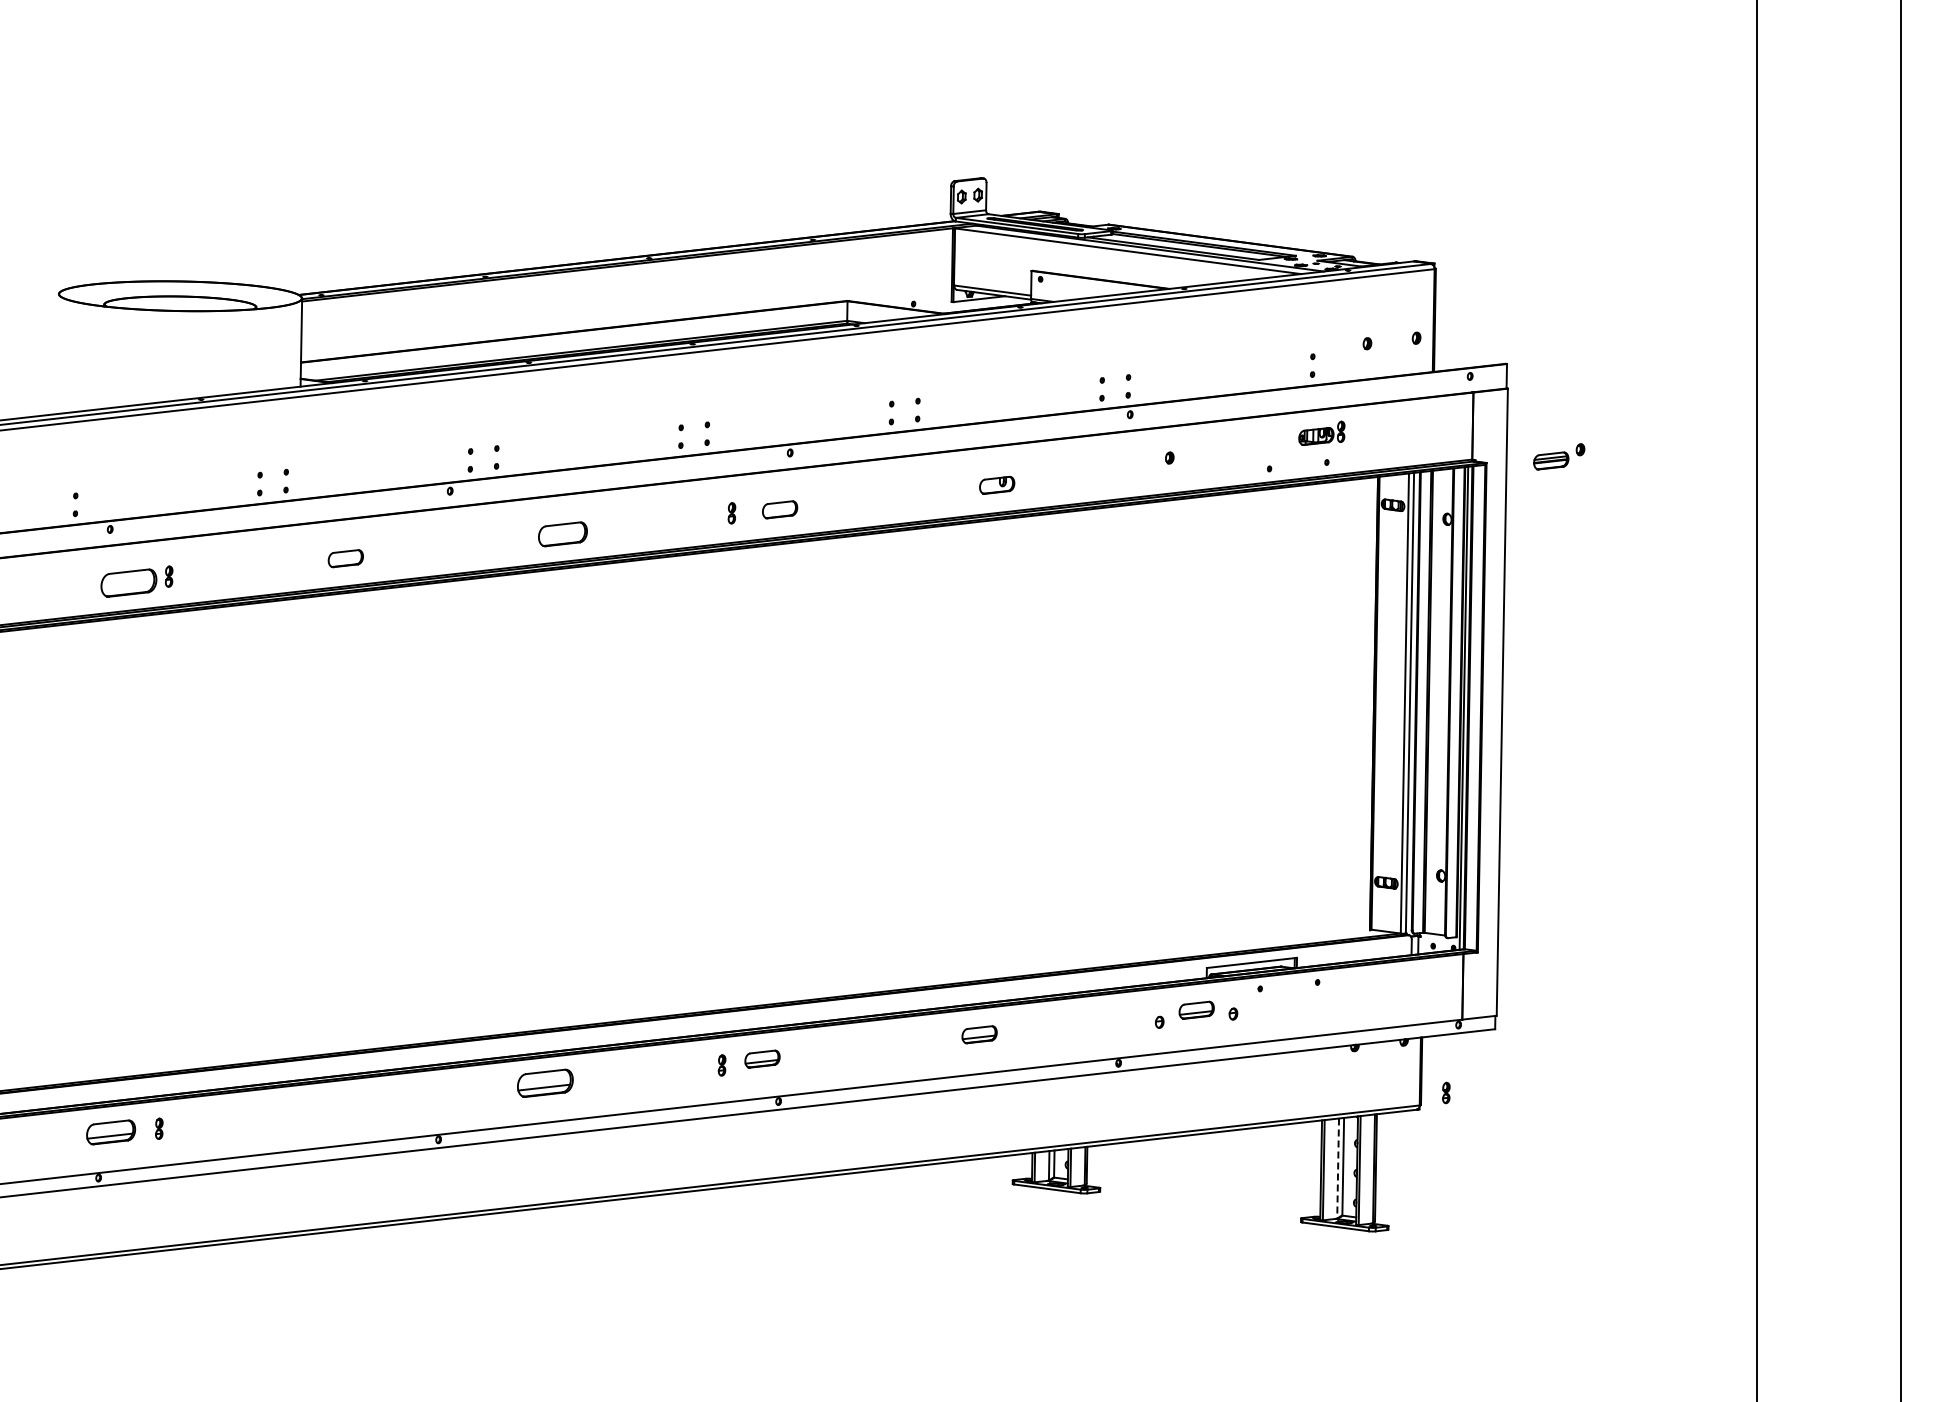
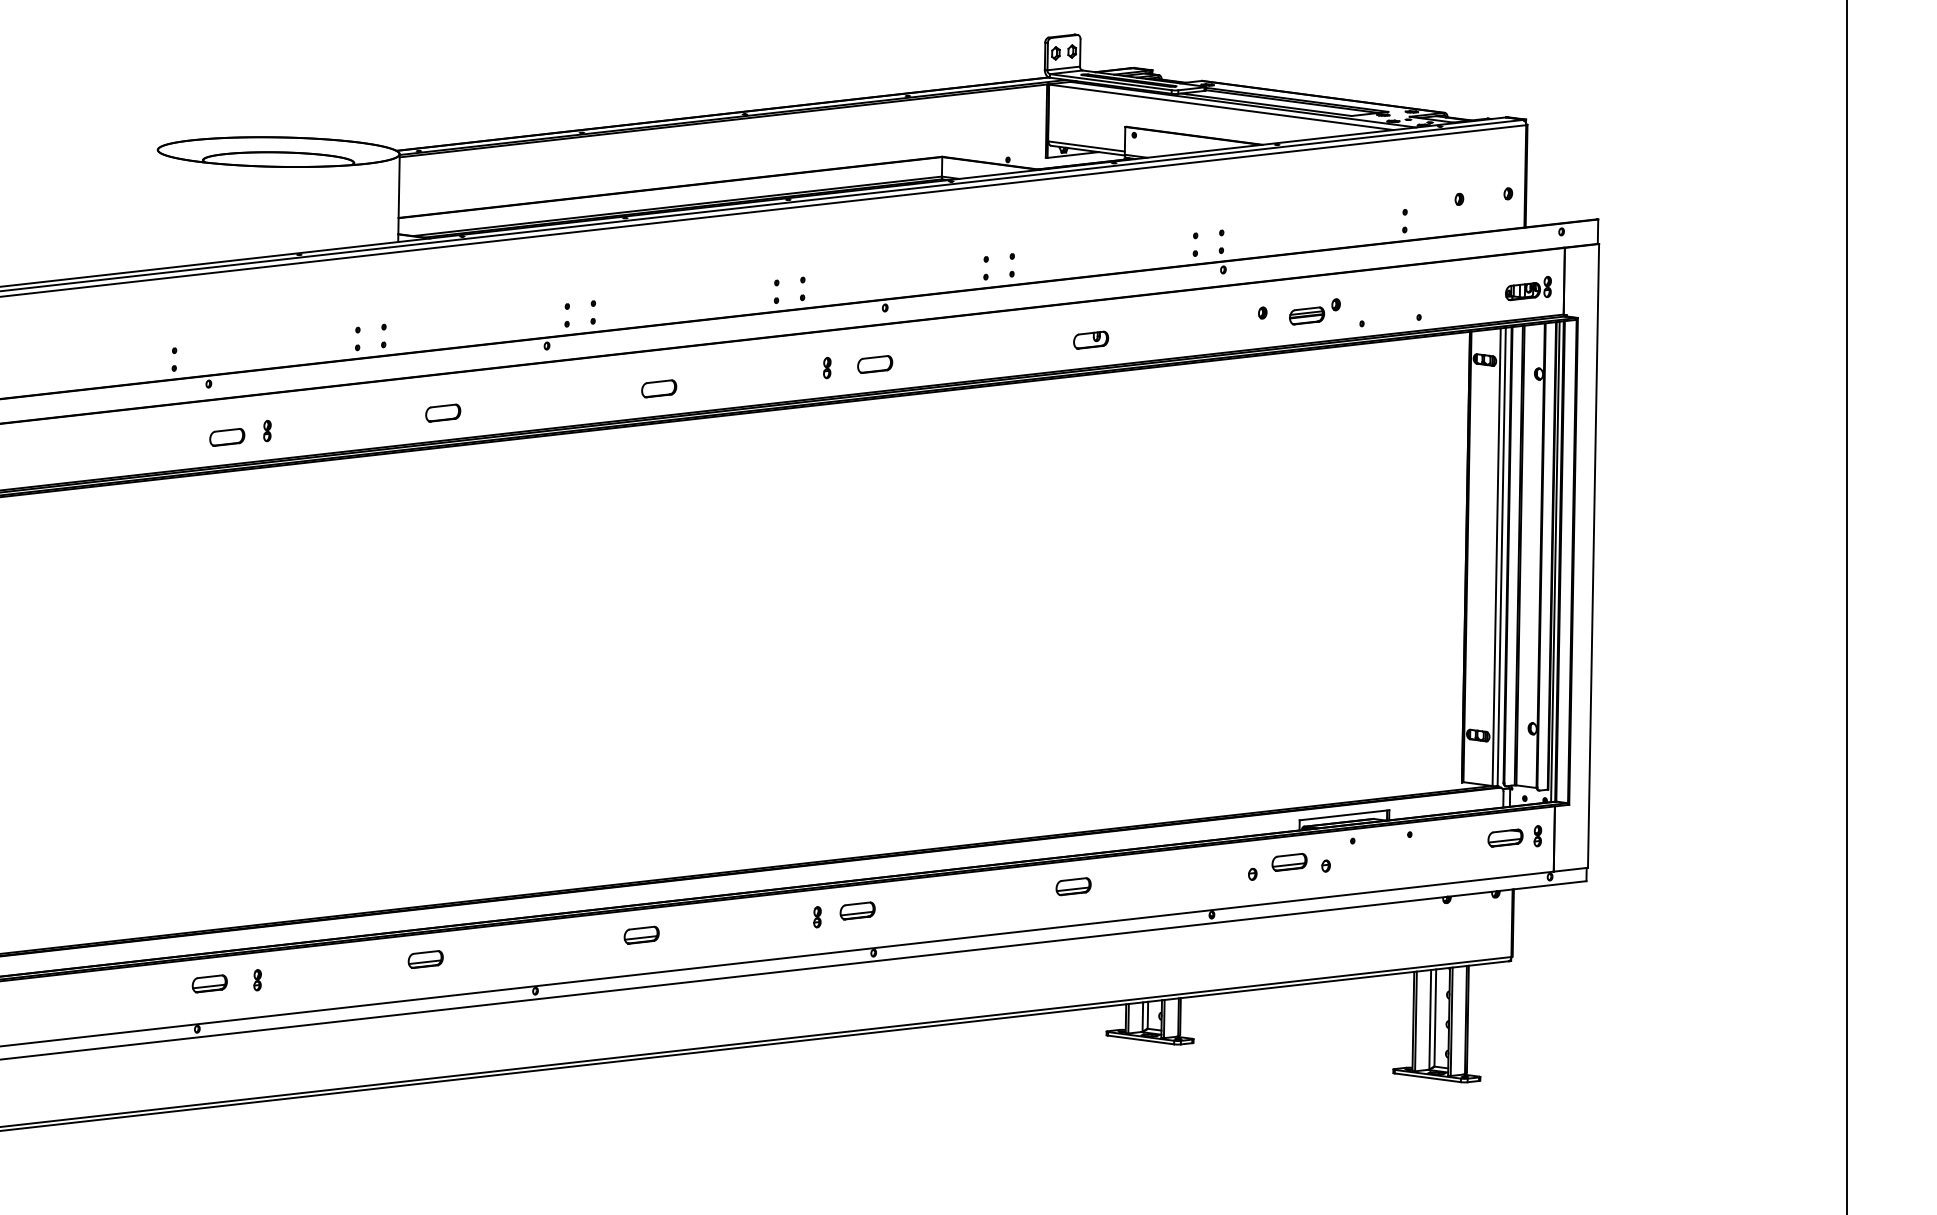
part: (1321, 432) -> (1528, 287), moved
part: (1559, 456) -> (1315, 311), moved
part: (562, 533) -> (658, 388), size x0.71
part: (128, 582) -> (227, 436), size x0.62
part: (1413, 985) -> (1505, 837), added
part: (545, 1083) -> (641, 935), size x0.62
part: (1446, 1092) -> (1538, 835), moved
part: (328, 1107) -> (425, 959), added
part: (111, 1132) -> (210, 983), size x0.71
line: (1338, 1169) -> (1430, 1020), dashed -> solid

